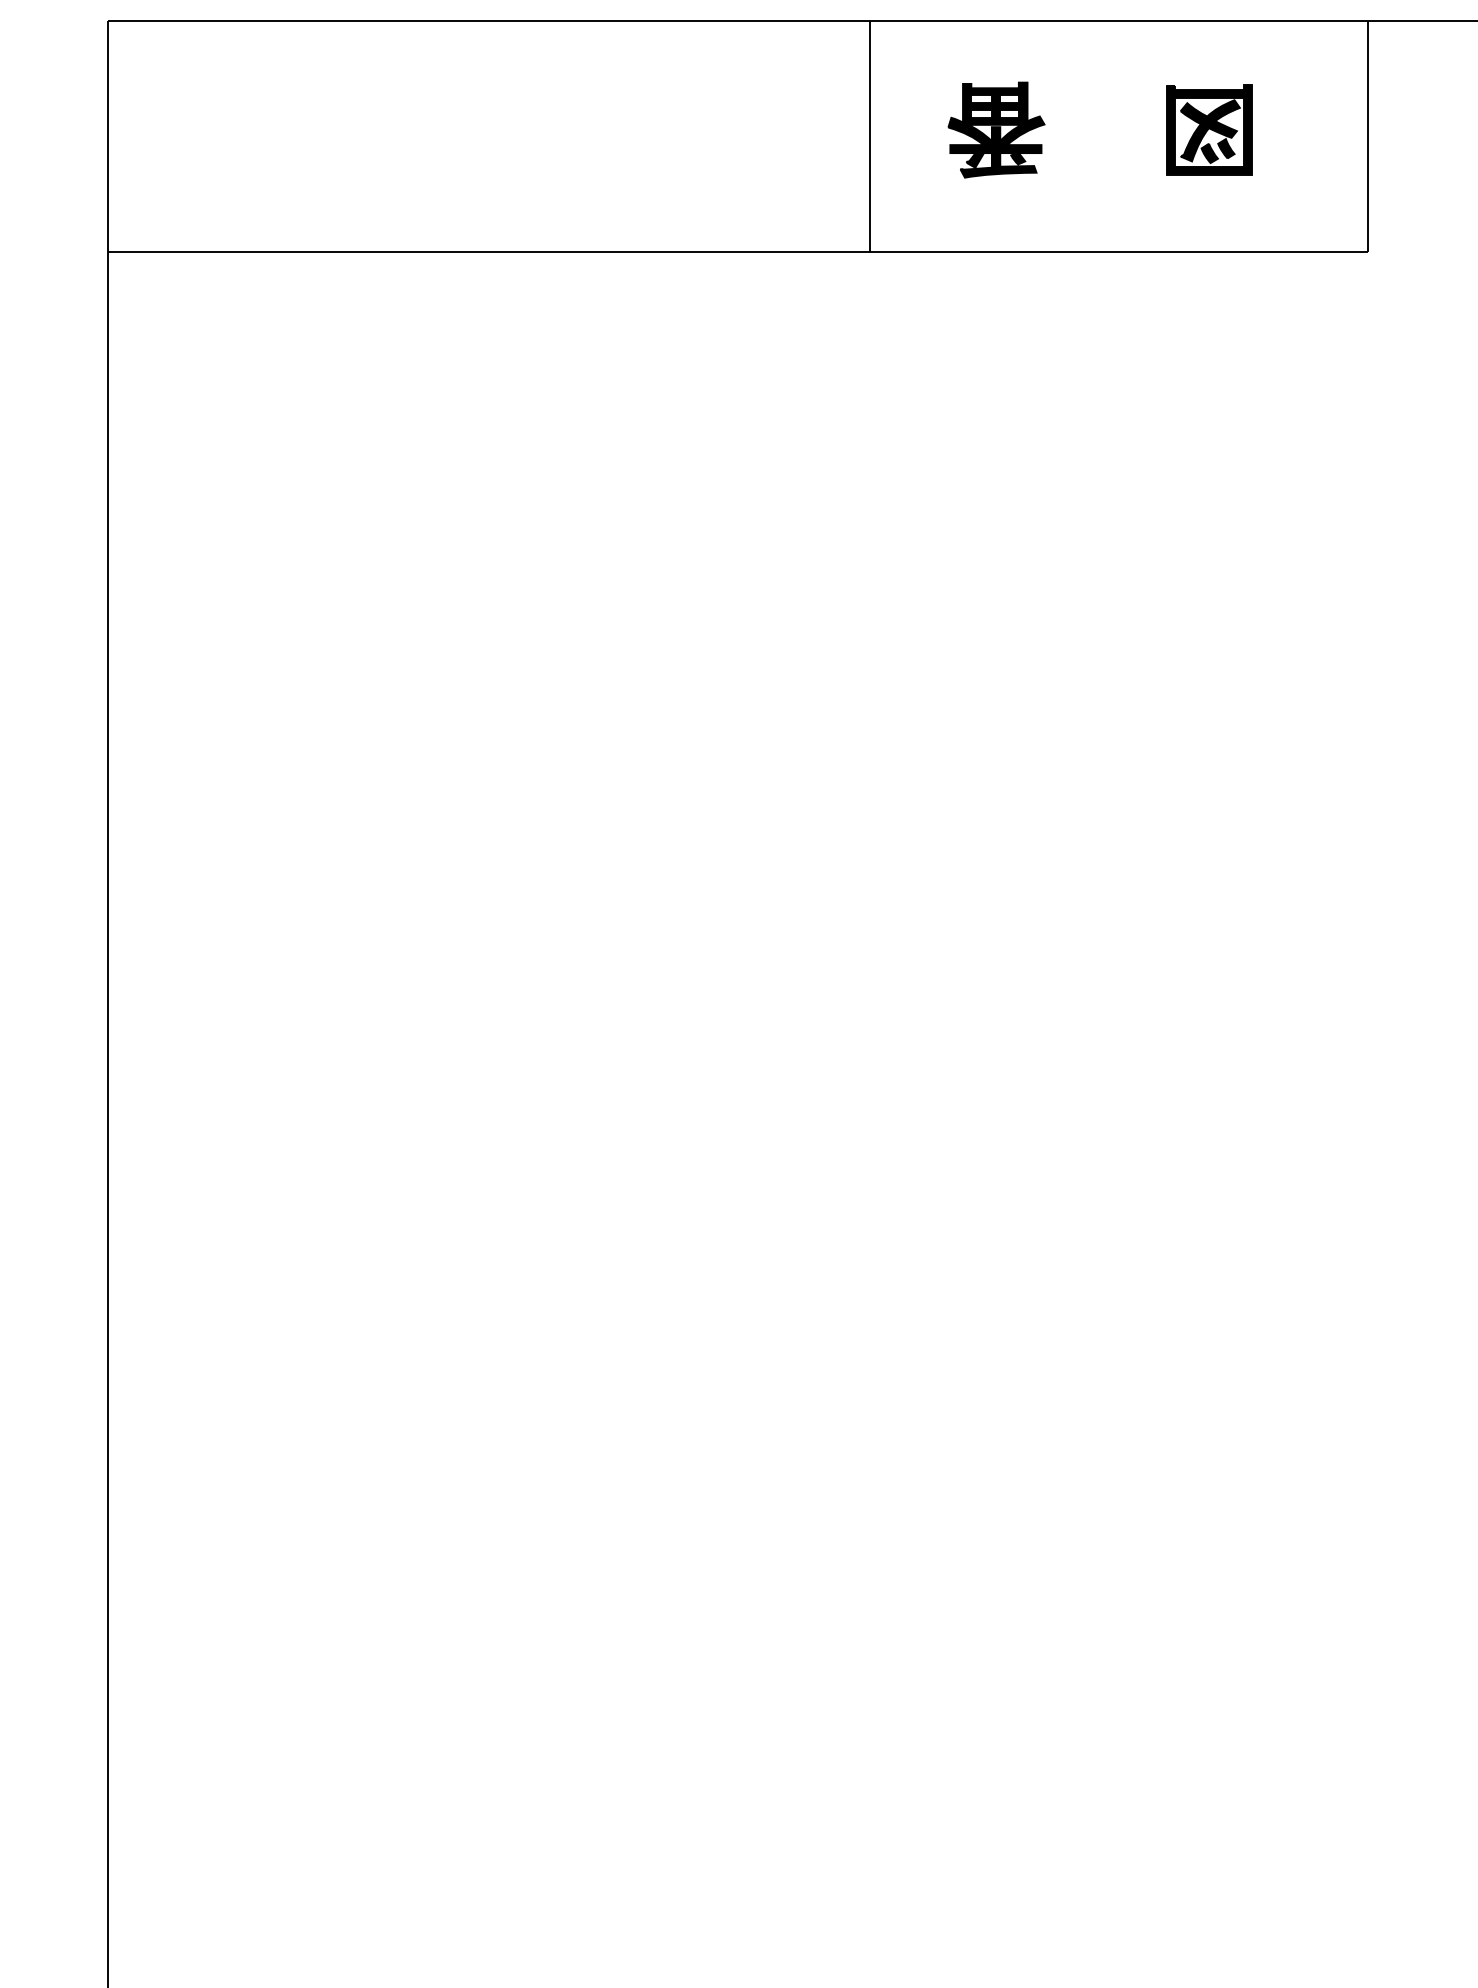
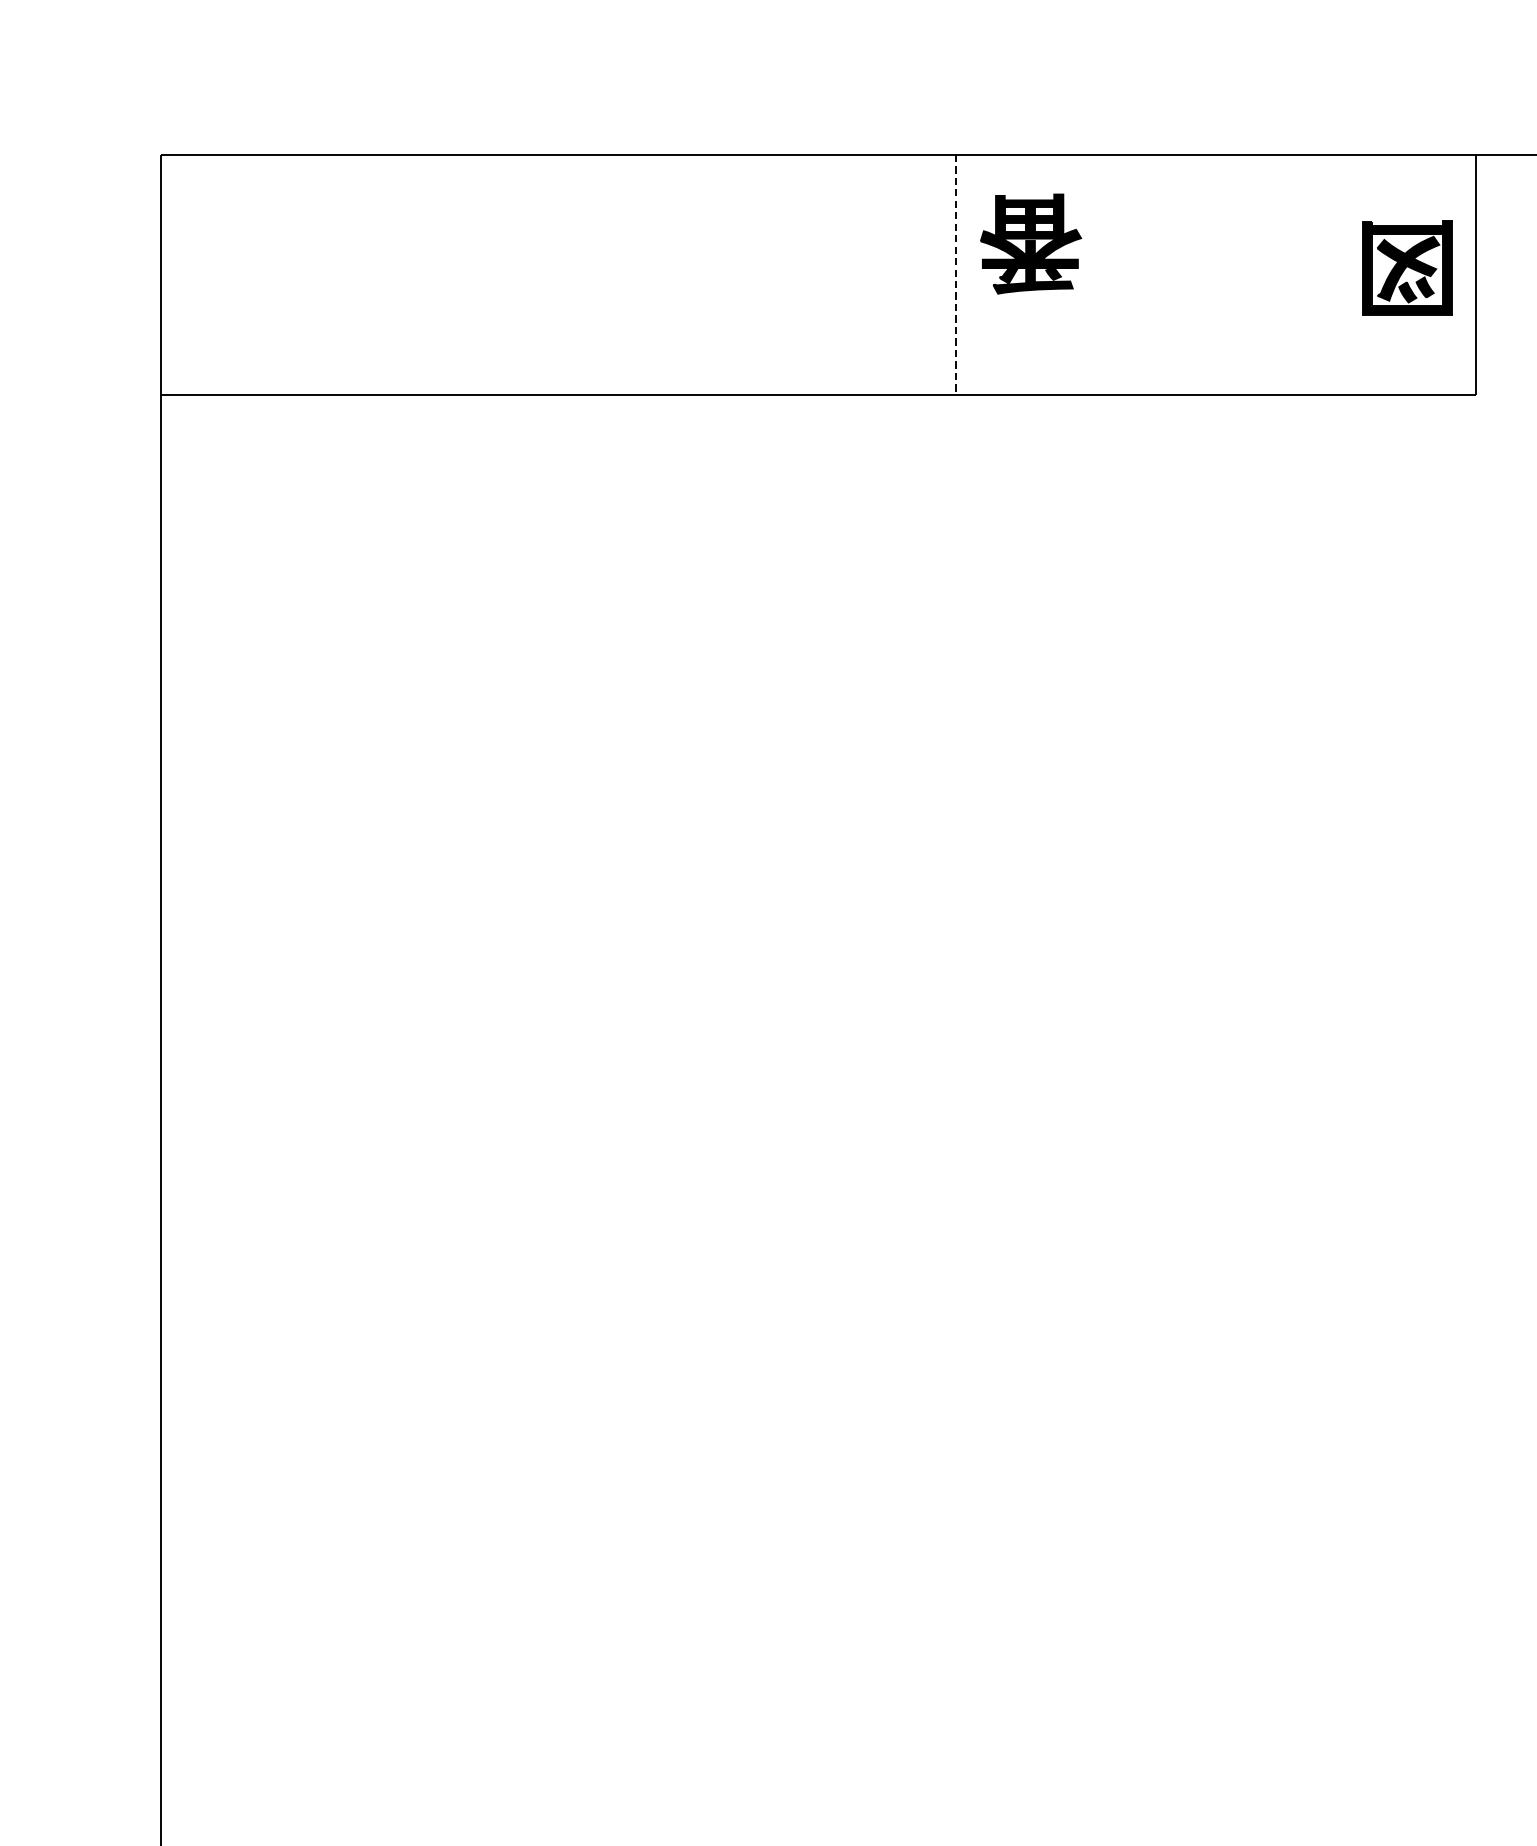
part: (996, 129) -> (1030, 243), moved
part: (1209, 129) -> (1407, 267), moved
line: (869, 137) -> (955, 275), solid -> dashed

